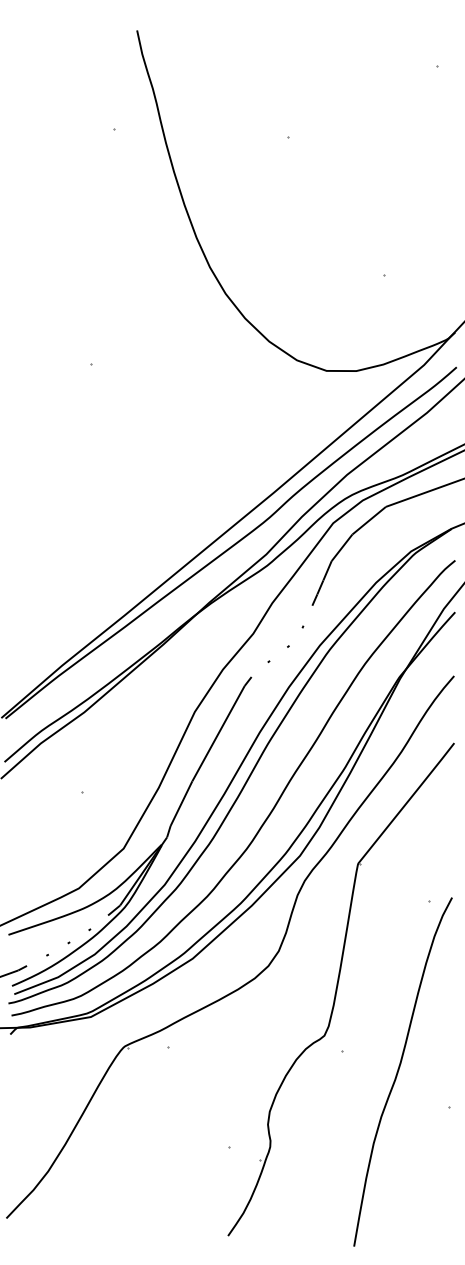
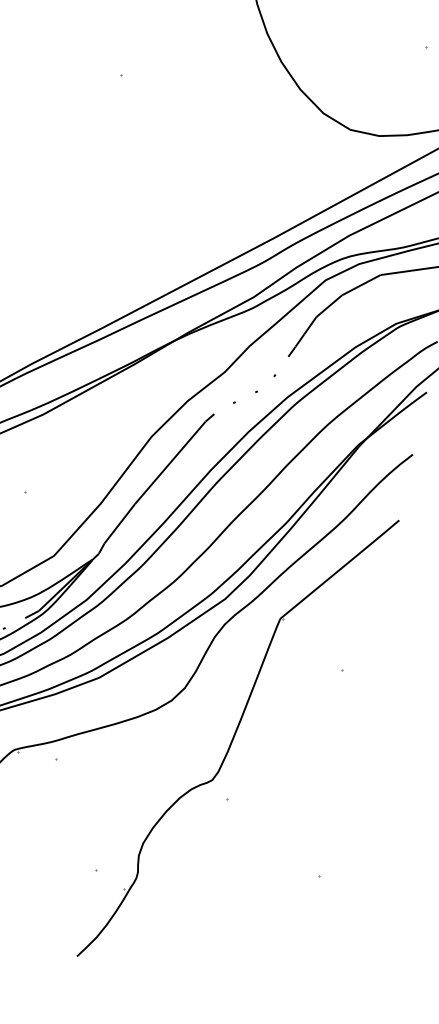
curve: (399, 1070) -> (278, 829), removed

